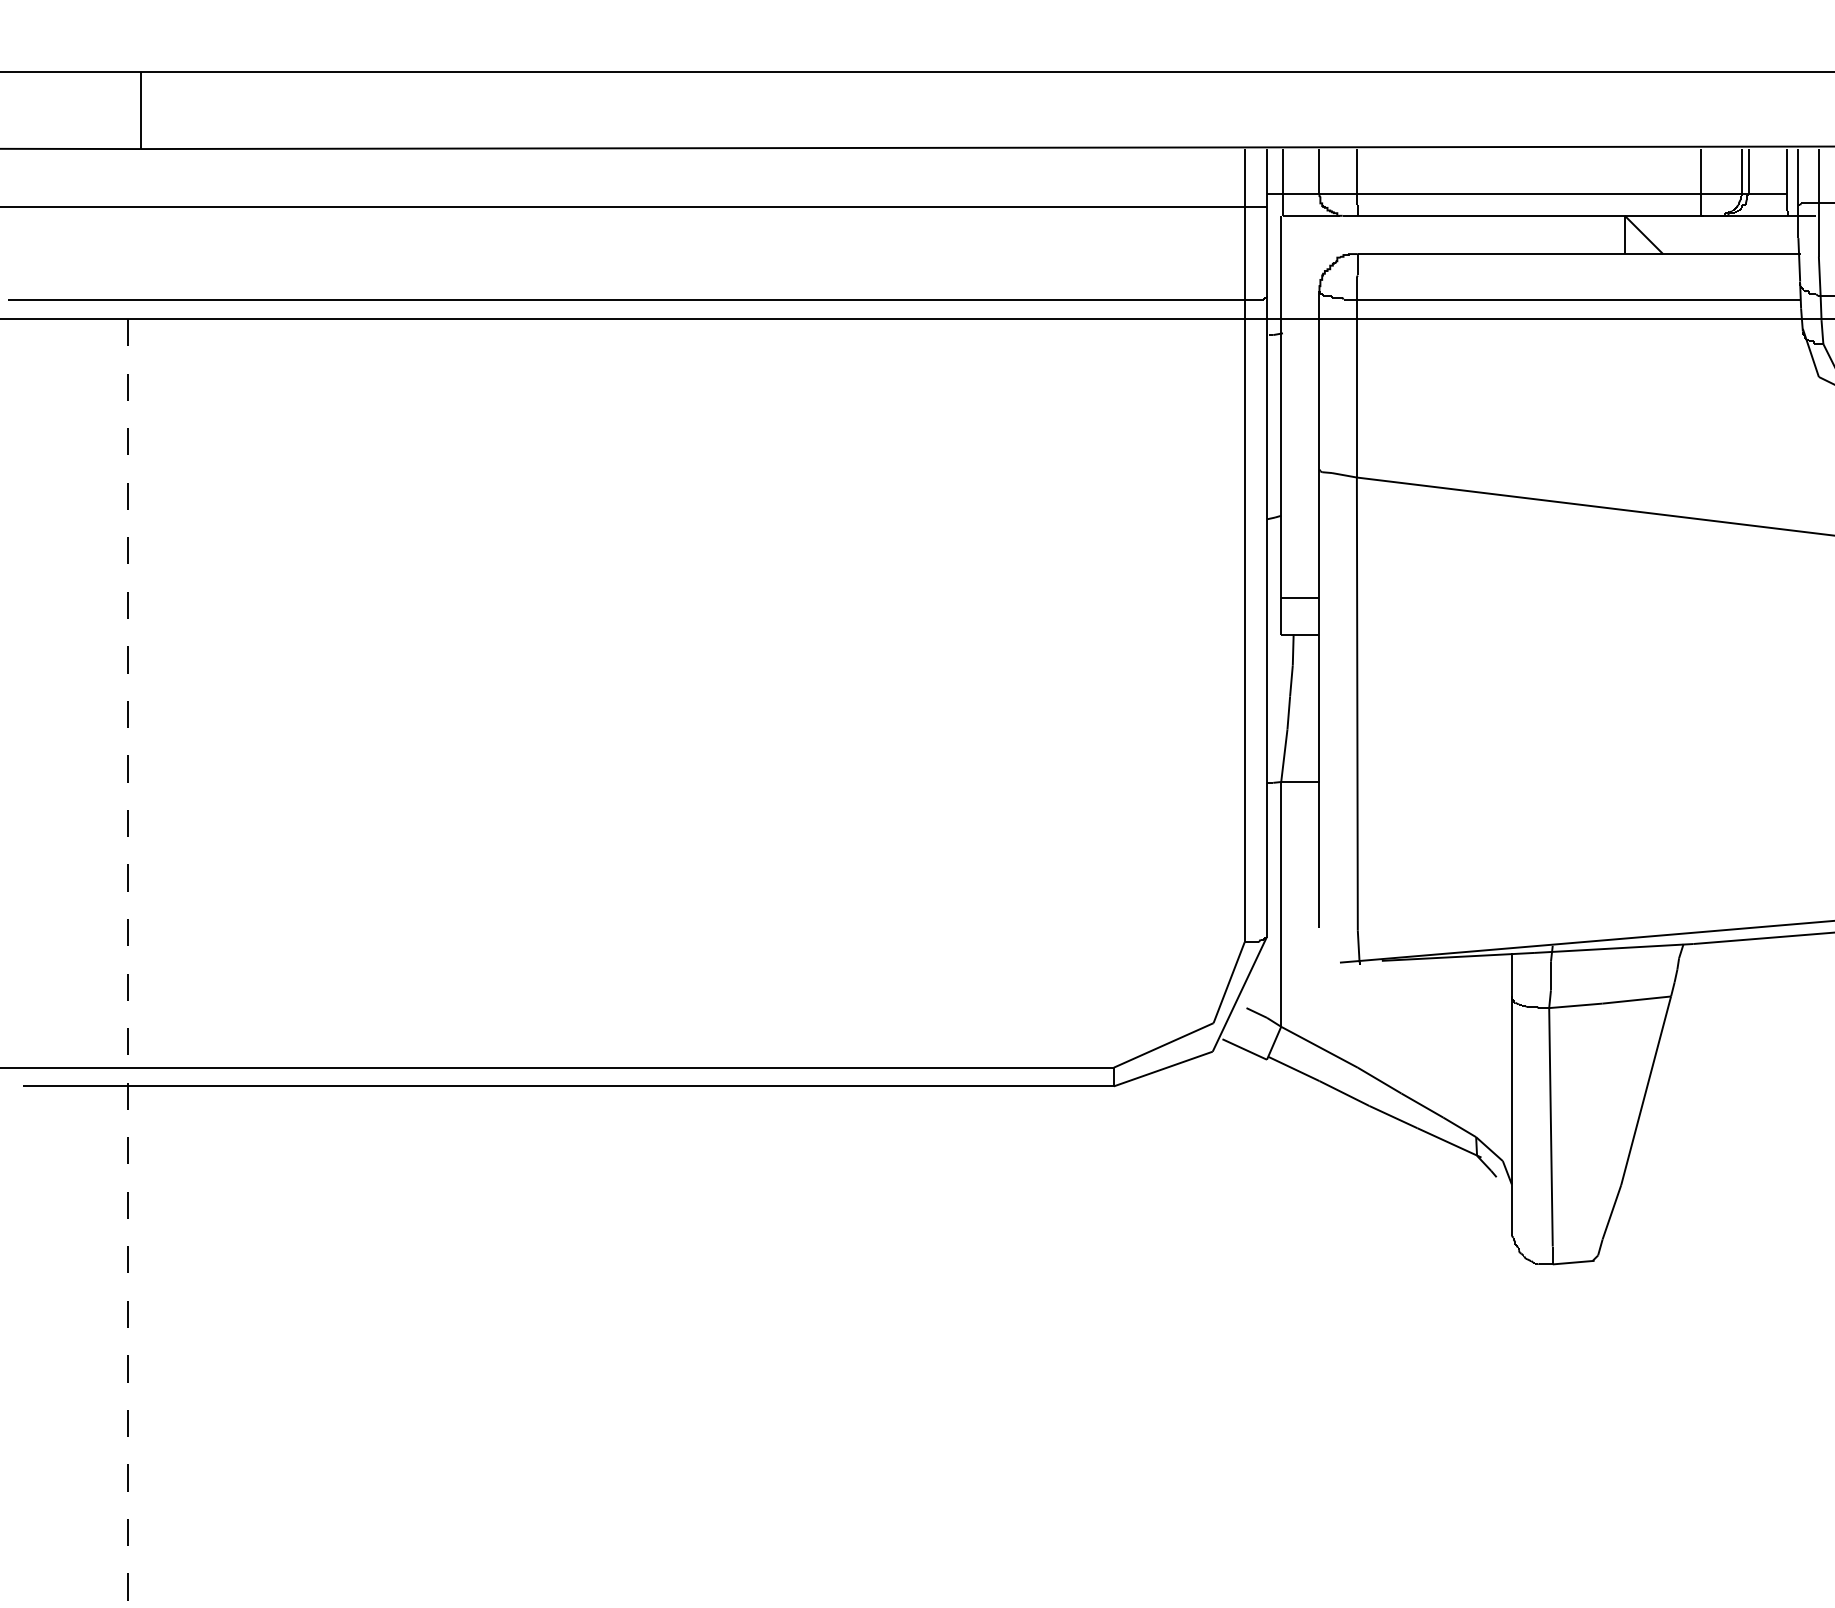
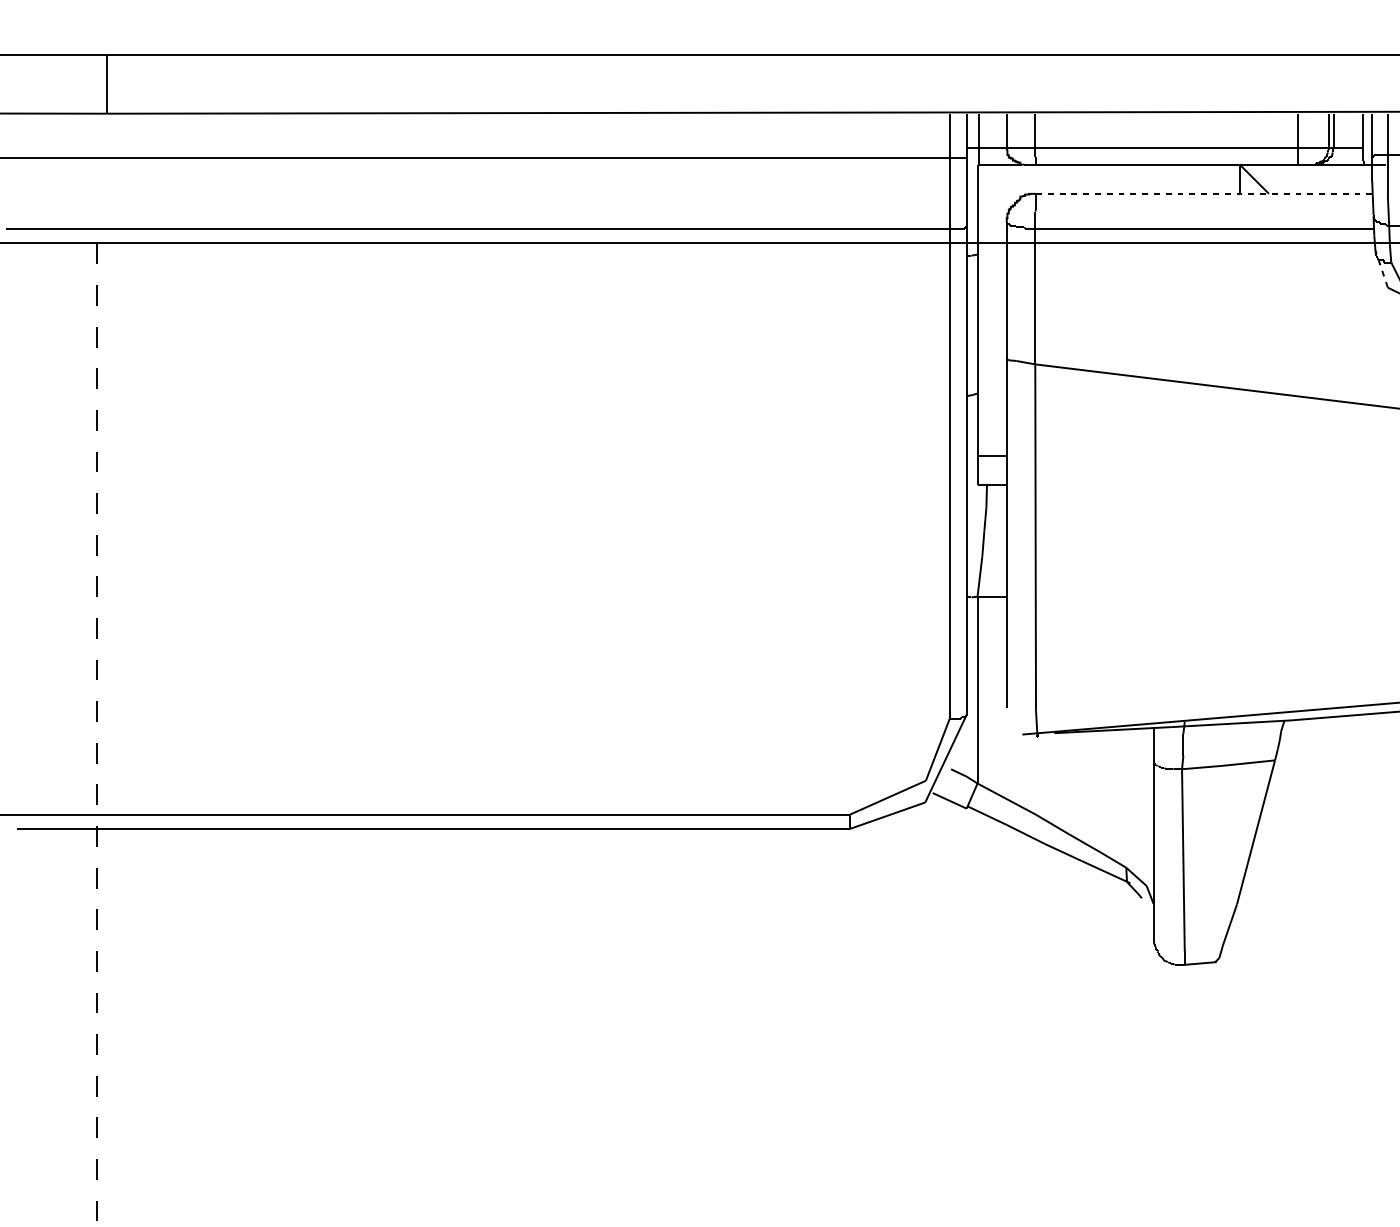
line: (1579, 254) -> (1205, 194), solid -> dashed
line: (1810, 352) -> (1381, 268), solid -> dashed

